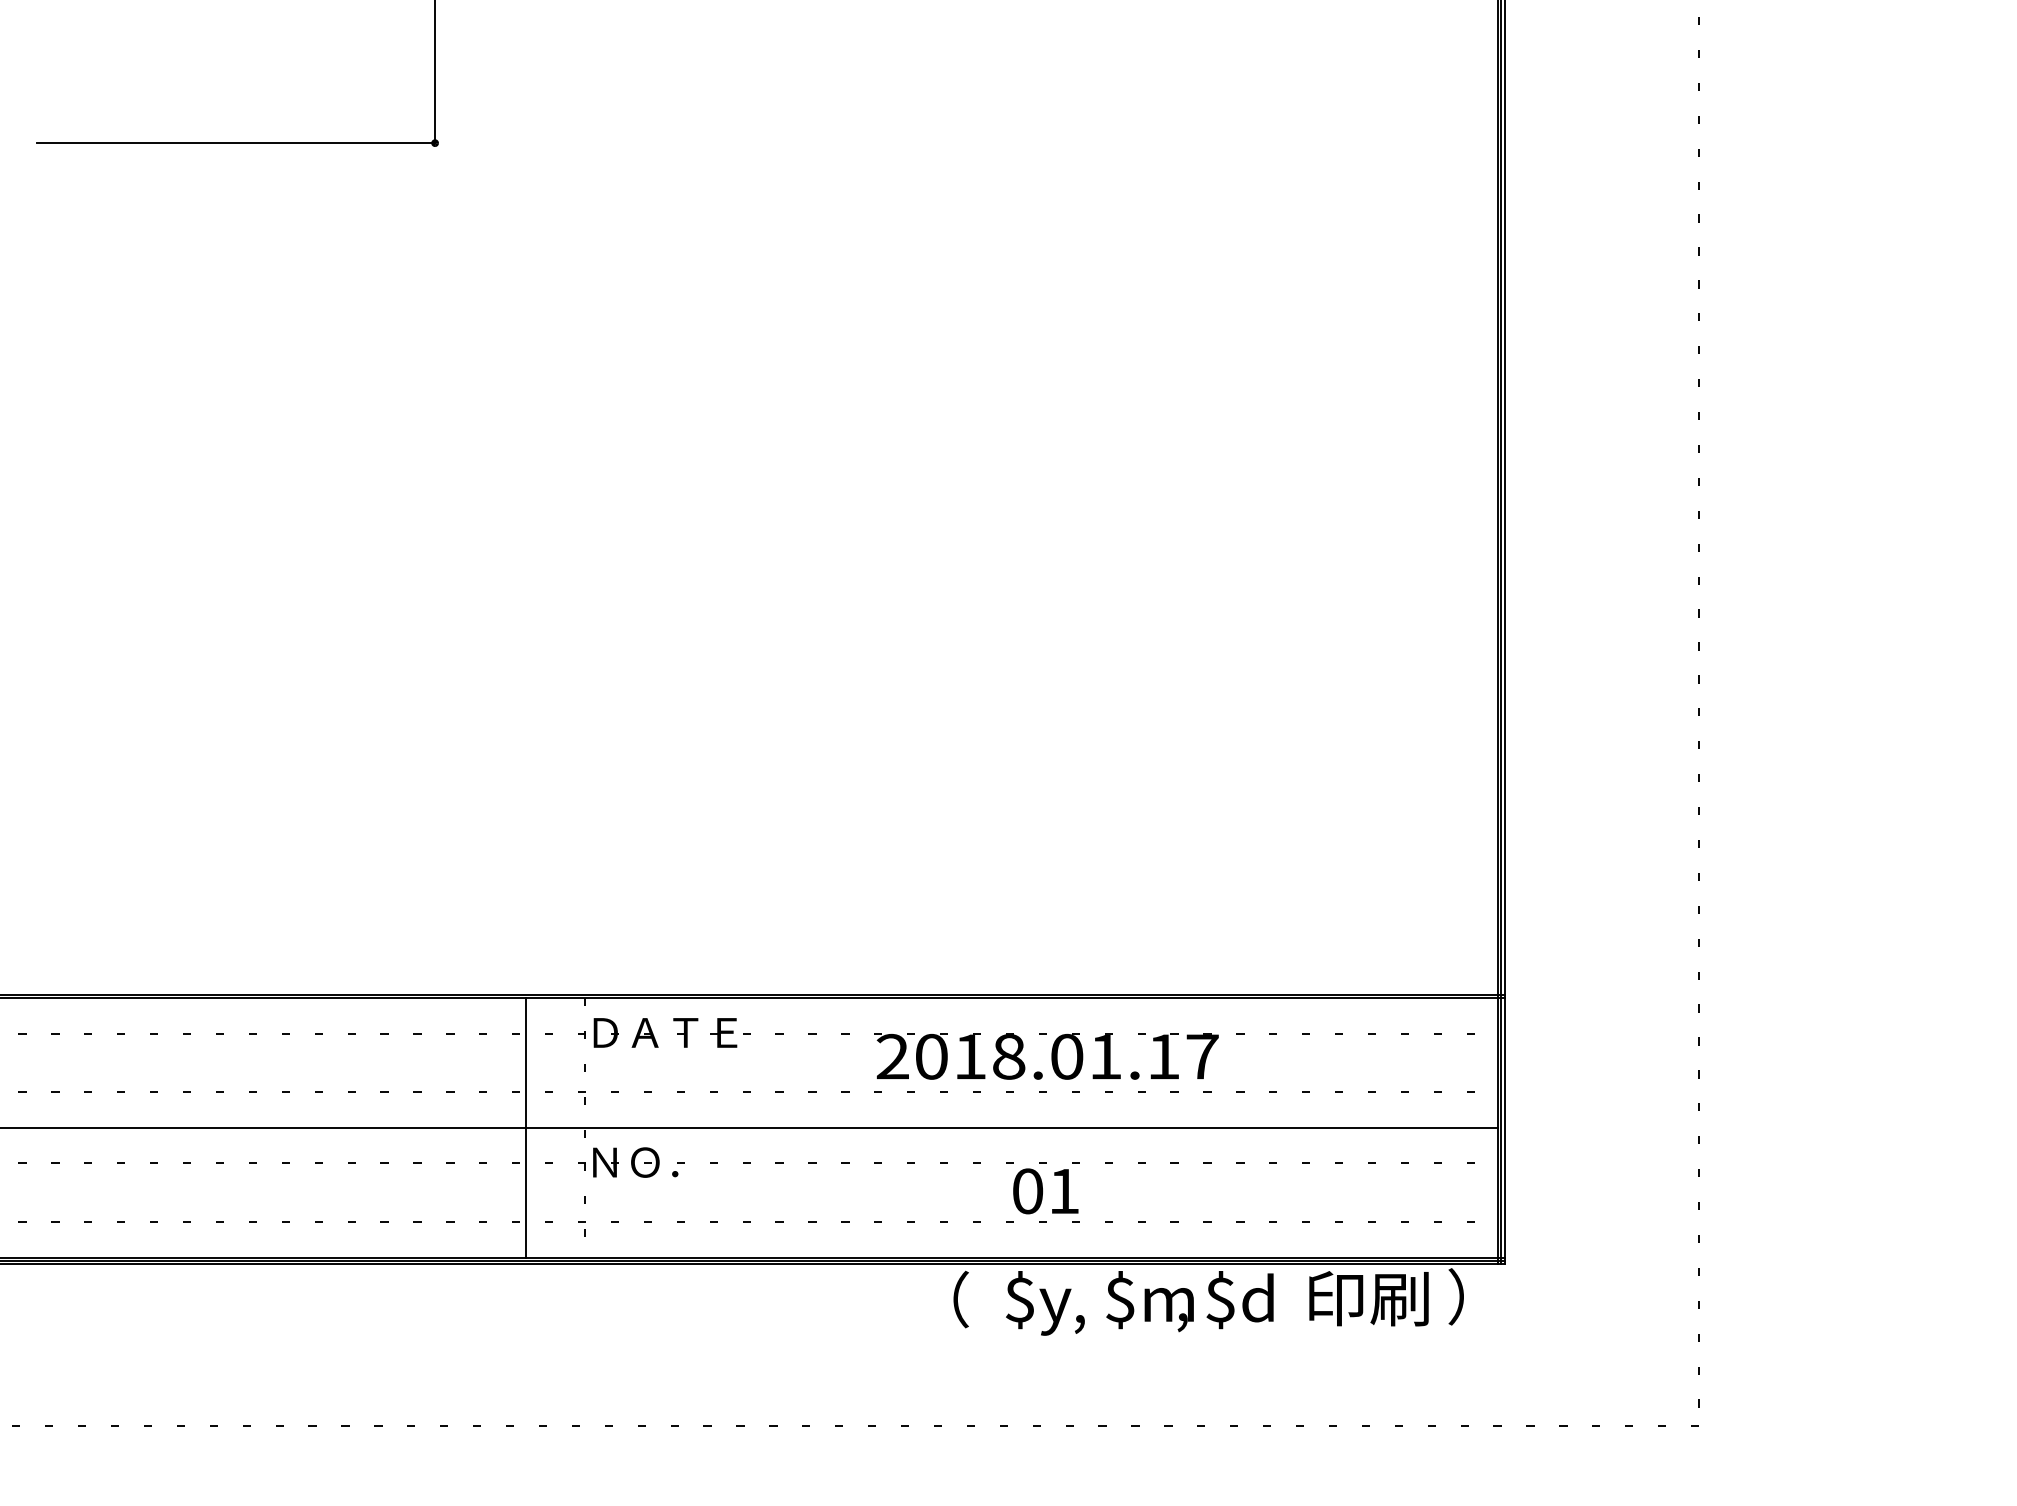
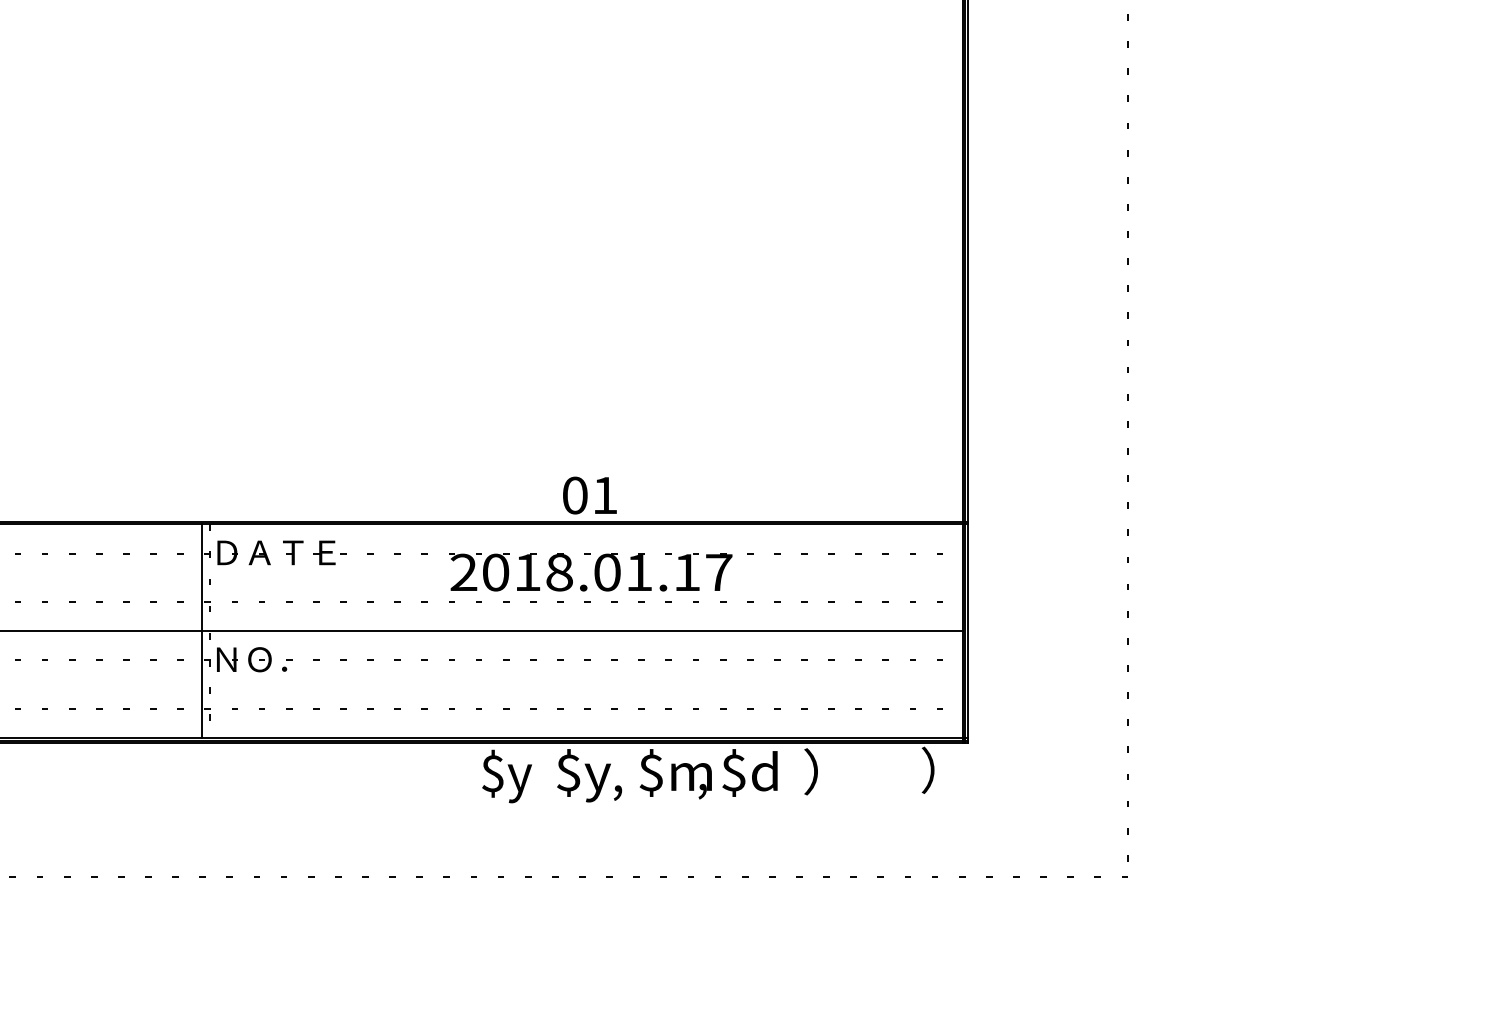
line: (526, 1127) -> (202, 630), moved
text: (1045, 1191) -> (589, 495), moved
text: (1367, 1298) -> (854, 771), 印刷 -> ）
text: (945, 1303) -> (507, 775), （ -> $y

